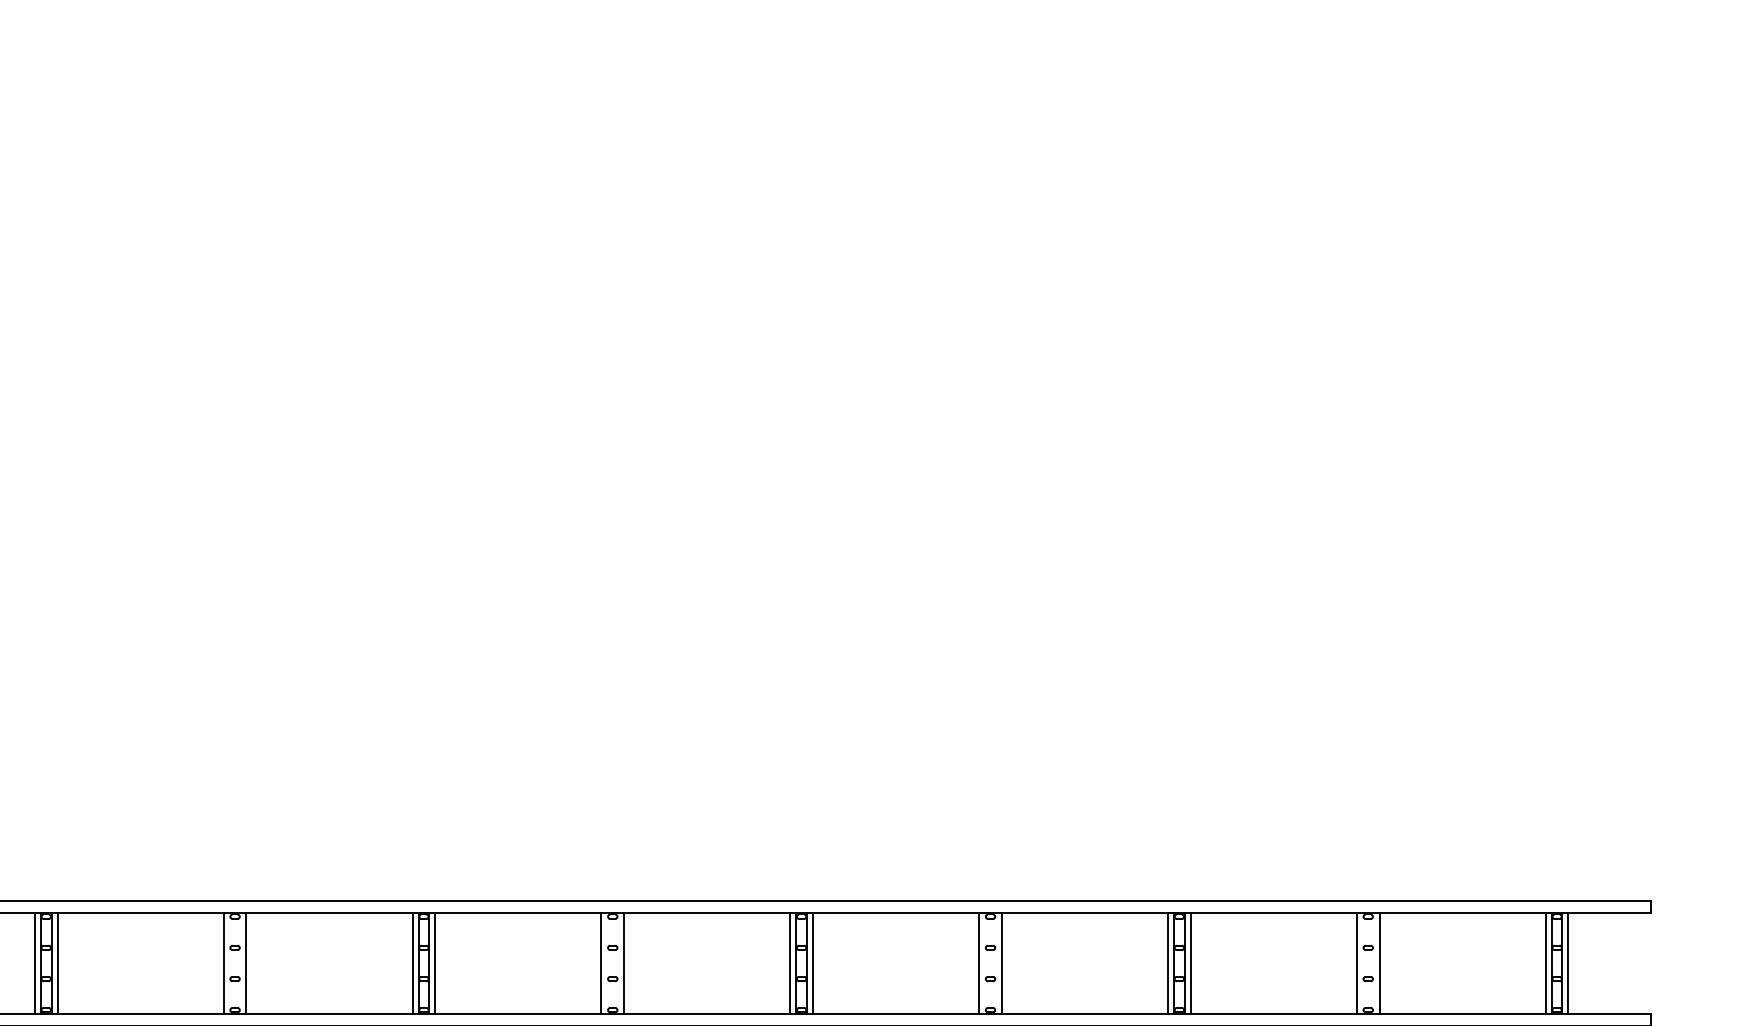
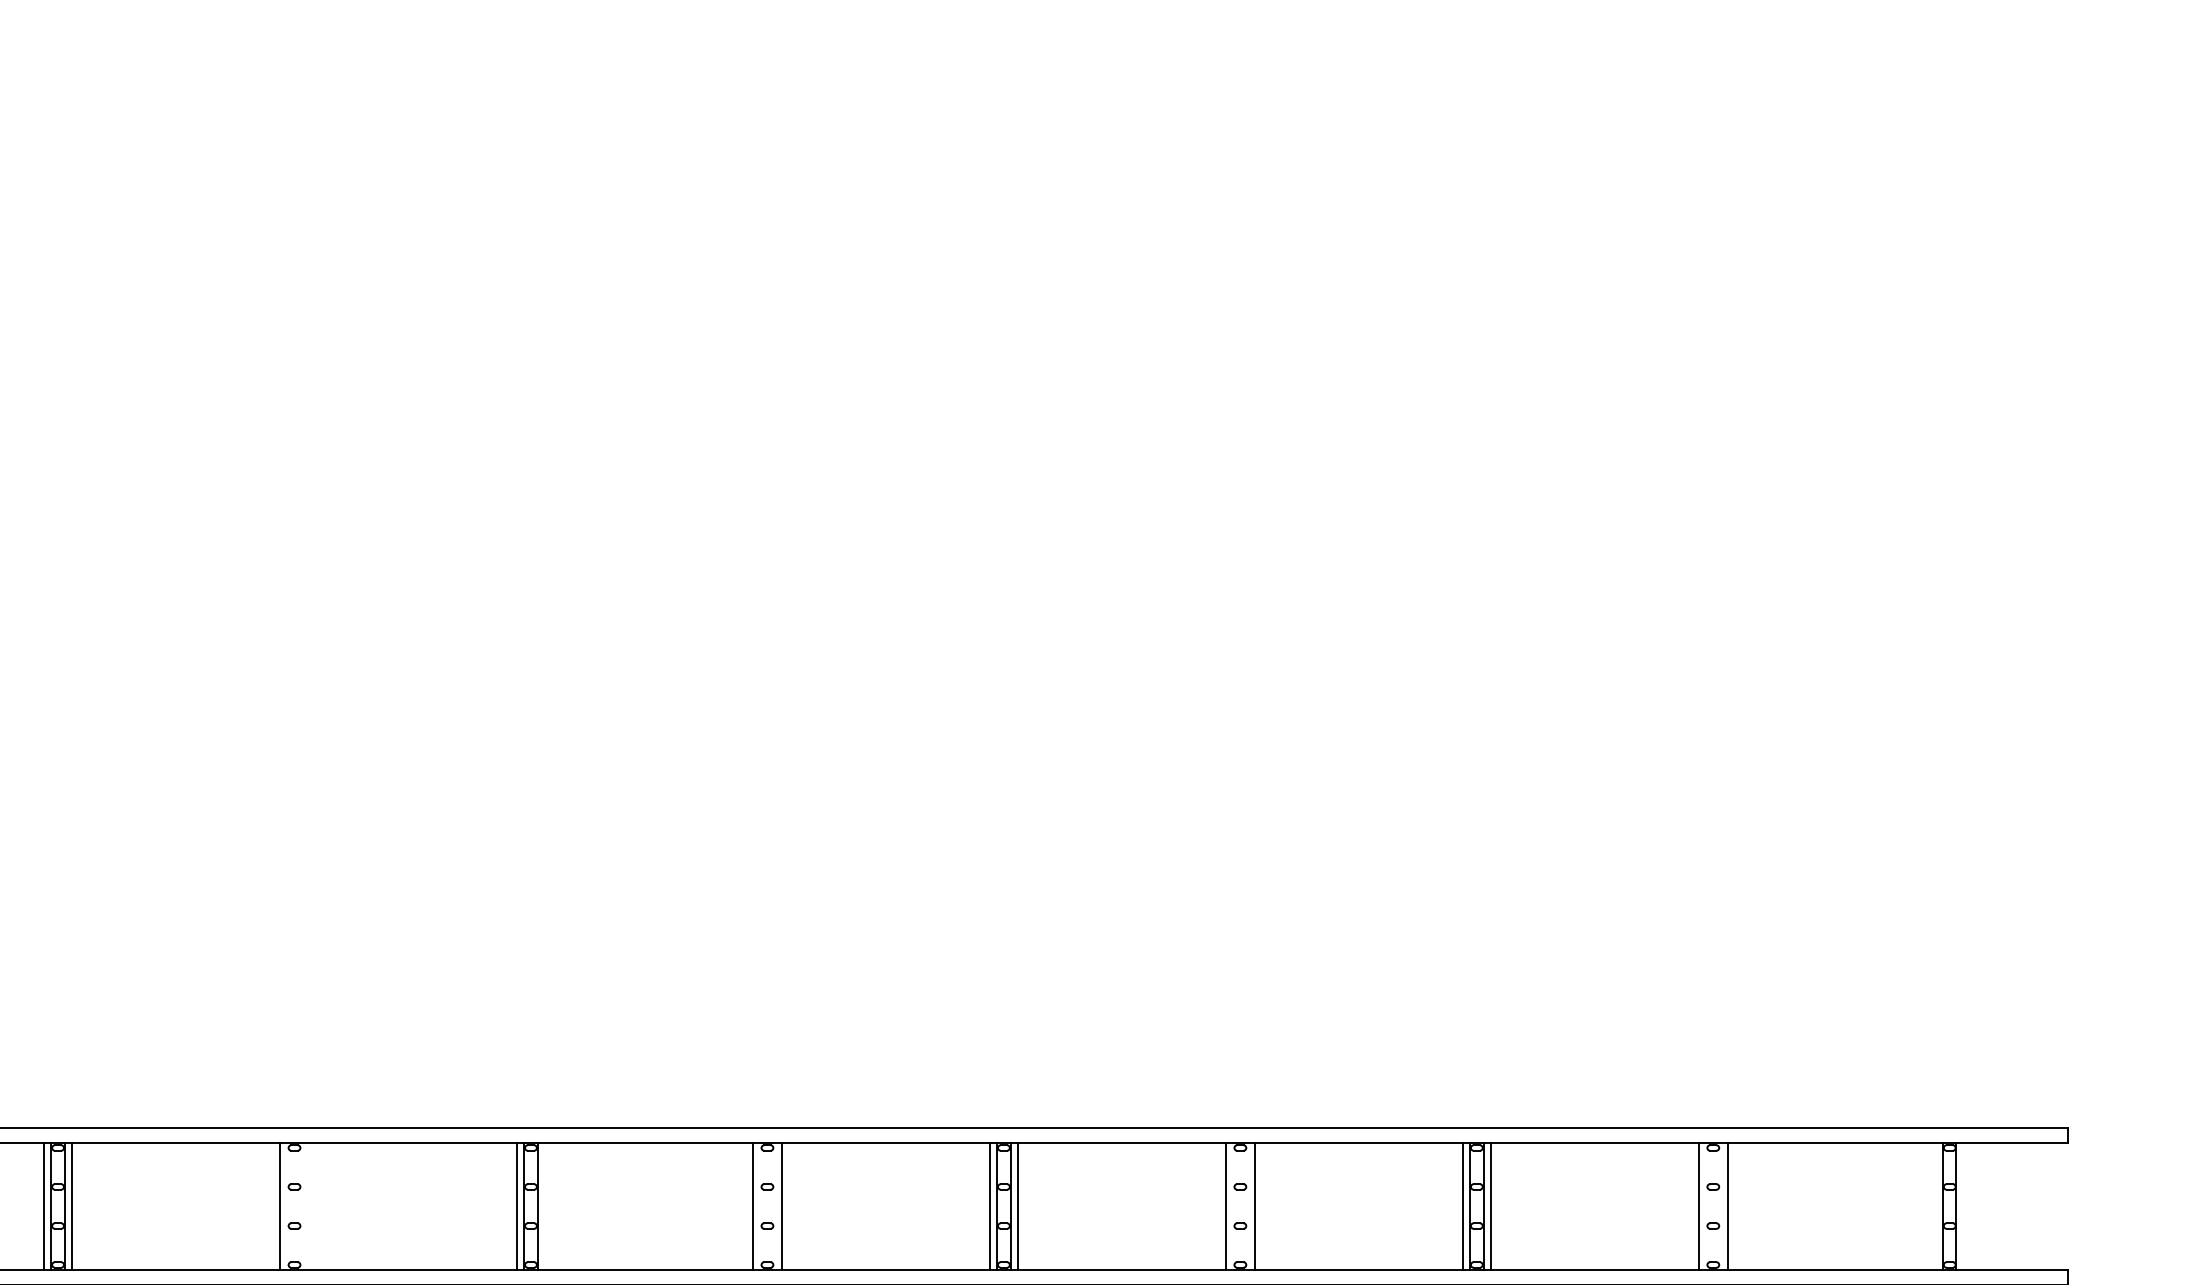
line: (246, 963) -> (308, 1206), removed
line: (435, 963) -> (545, 1206), removed
line: (1545, 963) -> (1935, 1206), removed
line: (1568, 963) -> (1963, 1206), removed

